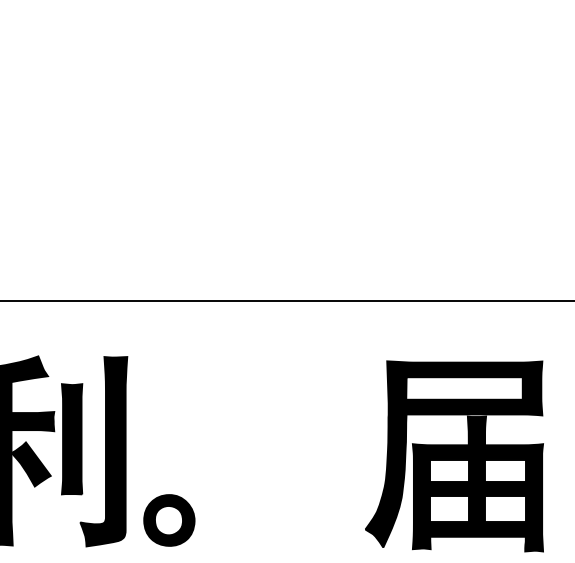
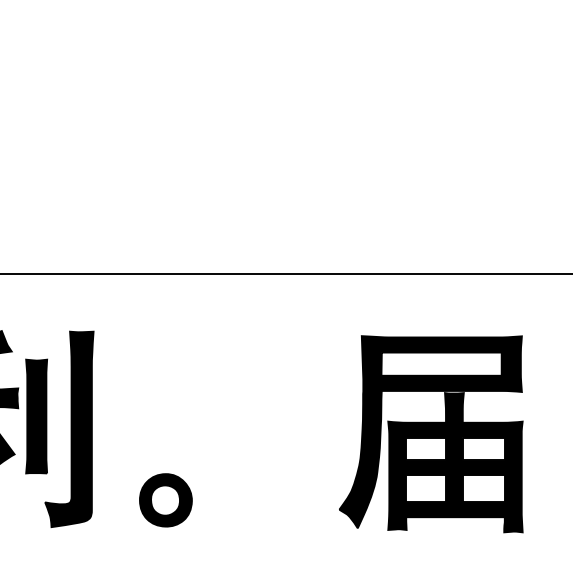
part: (169, 520) -> (166, 500), moved

